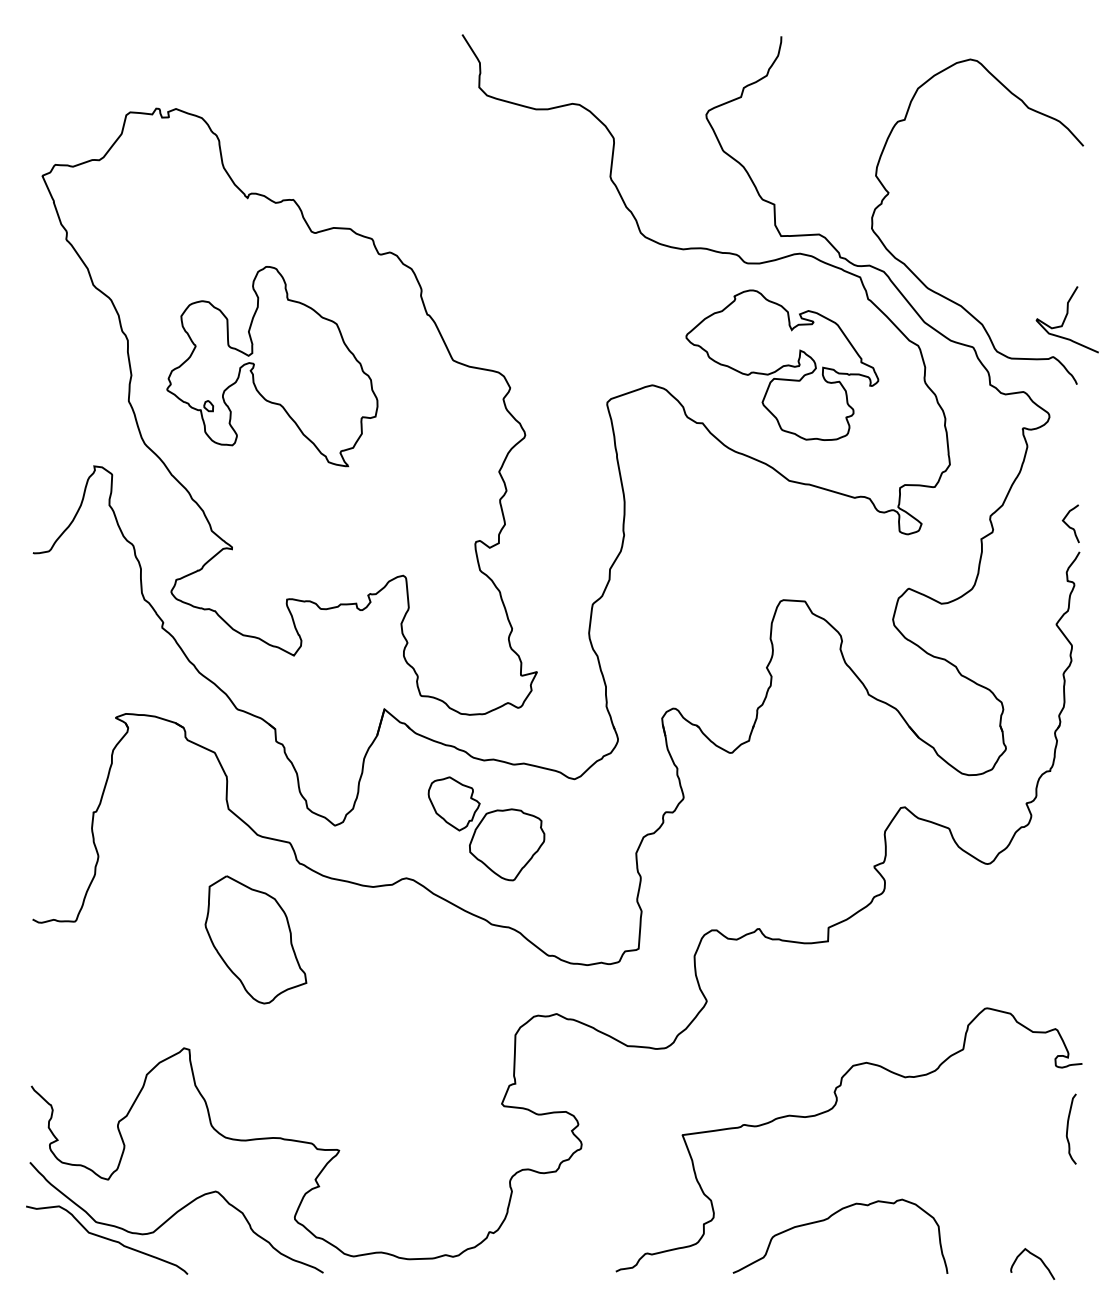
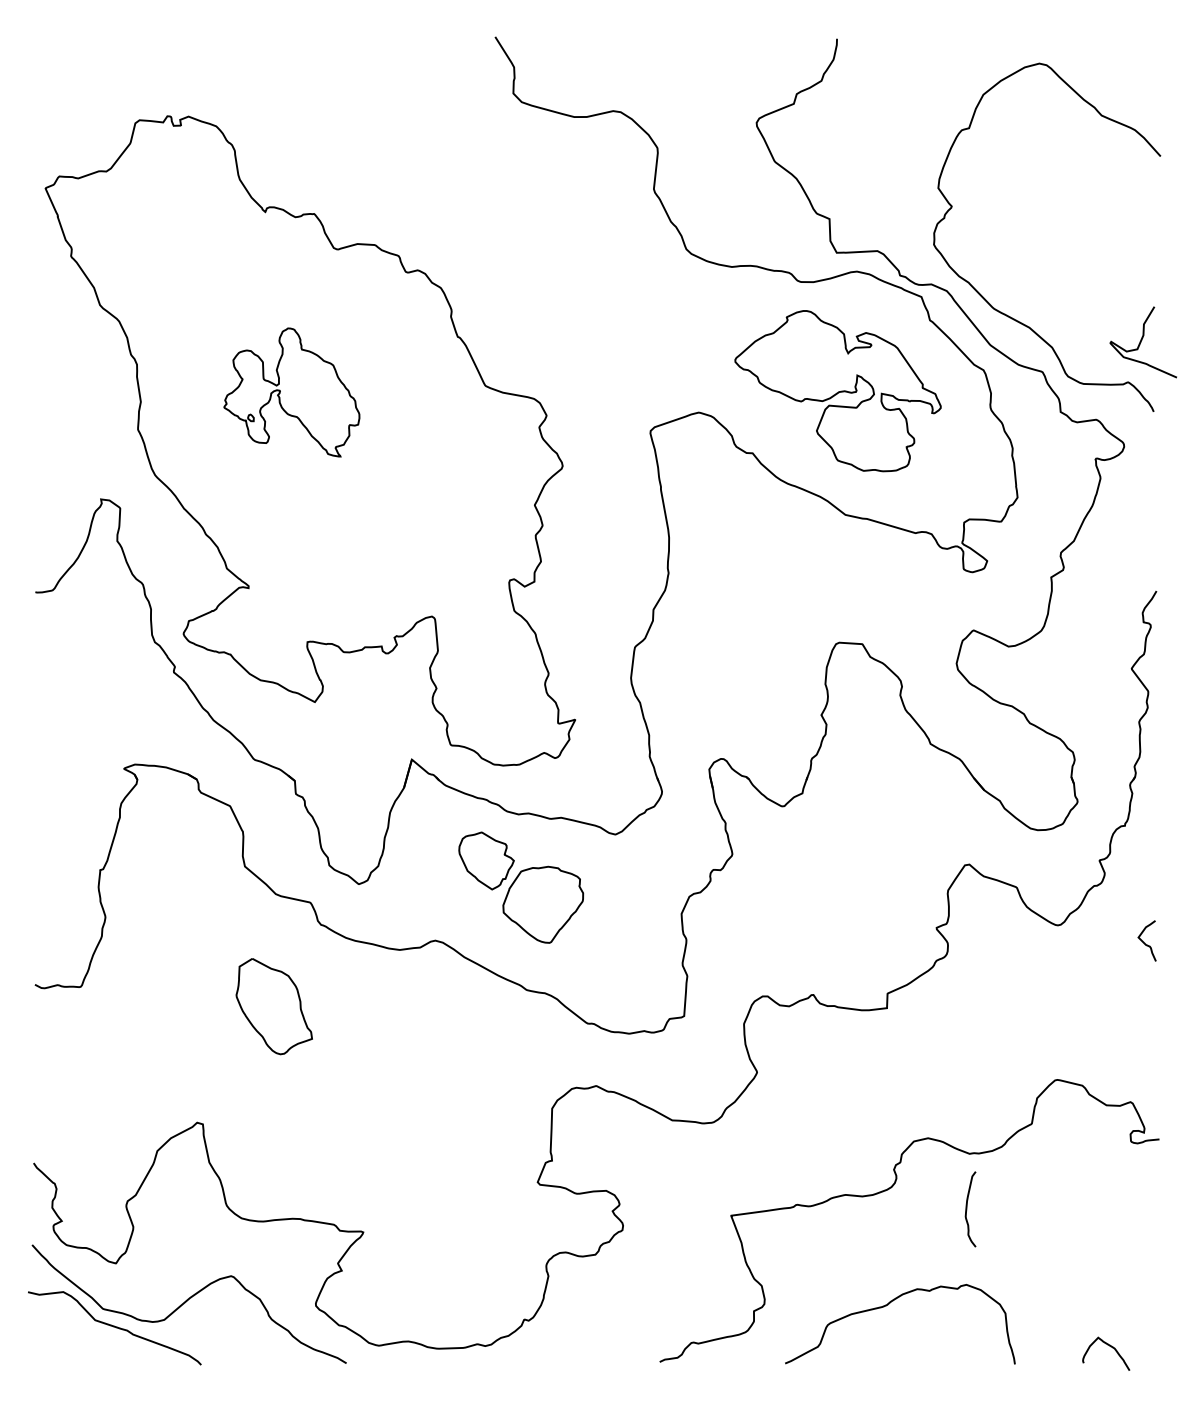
part: (272, 366) -> (291, 392), size x0.6
curve: (1068, 525) -> (1144, 942), moved
part: (256, 939) -> (274, 1006), size x0.7
curve: (1068, 1129) -> (967, 1209), moved

